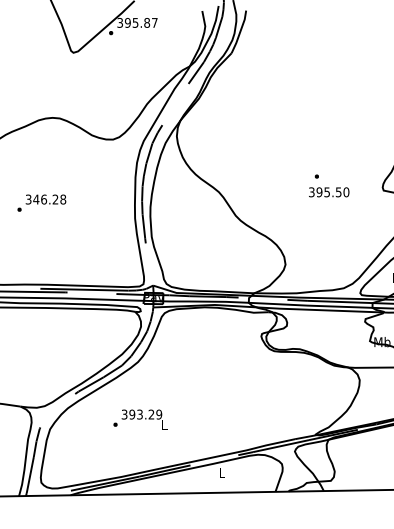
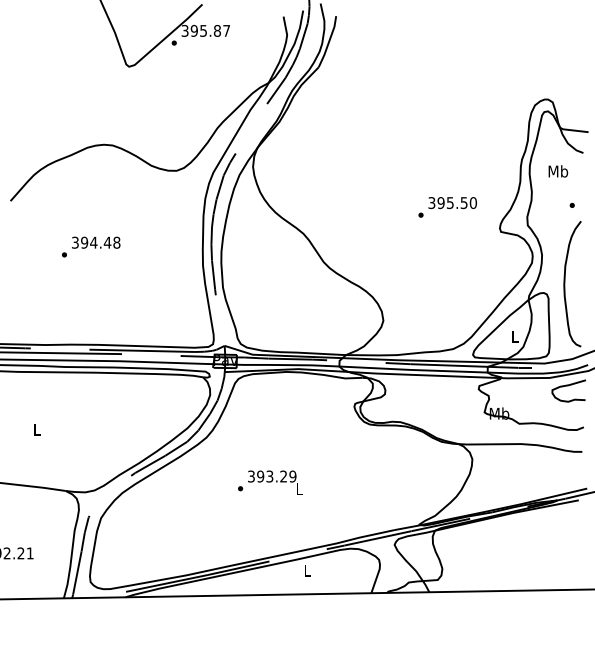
text: (328, 192) -> (452, 203), moved
text: (45, 199) -> (95, 242), 346.28 -> 394.48
text: (140, 419) -> (270, 482), moved

